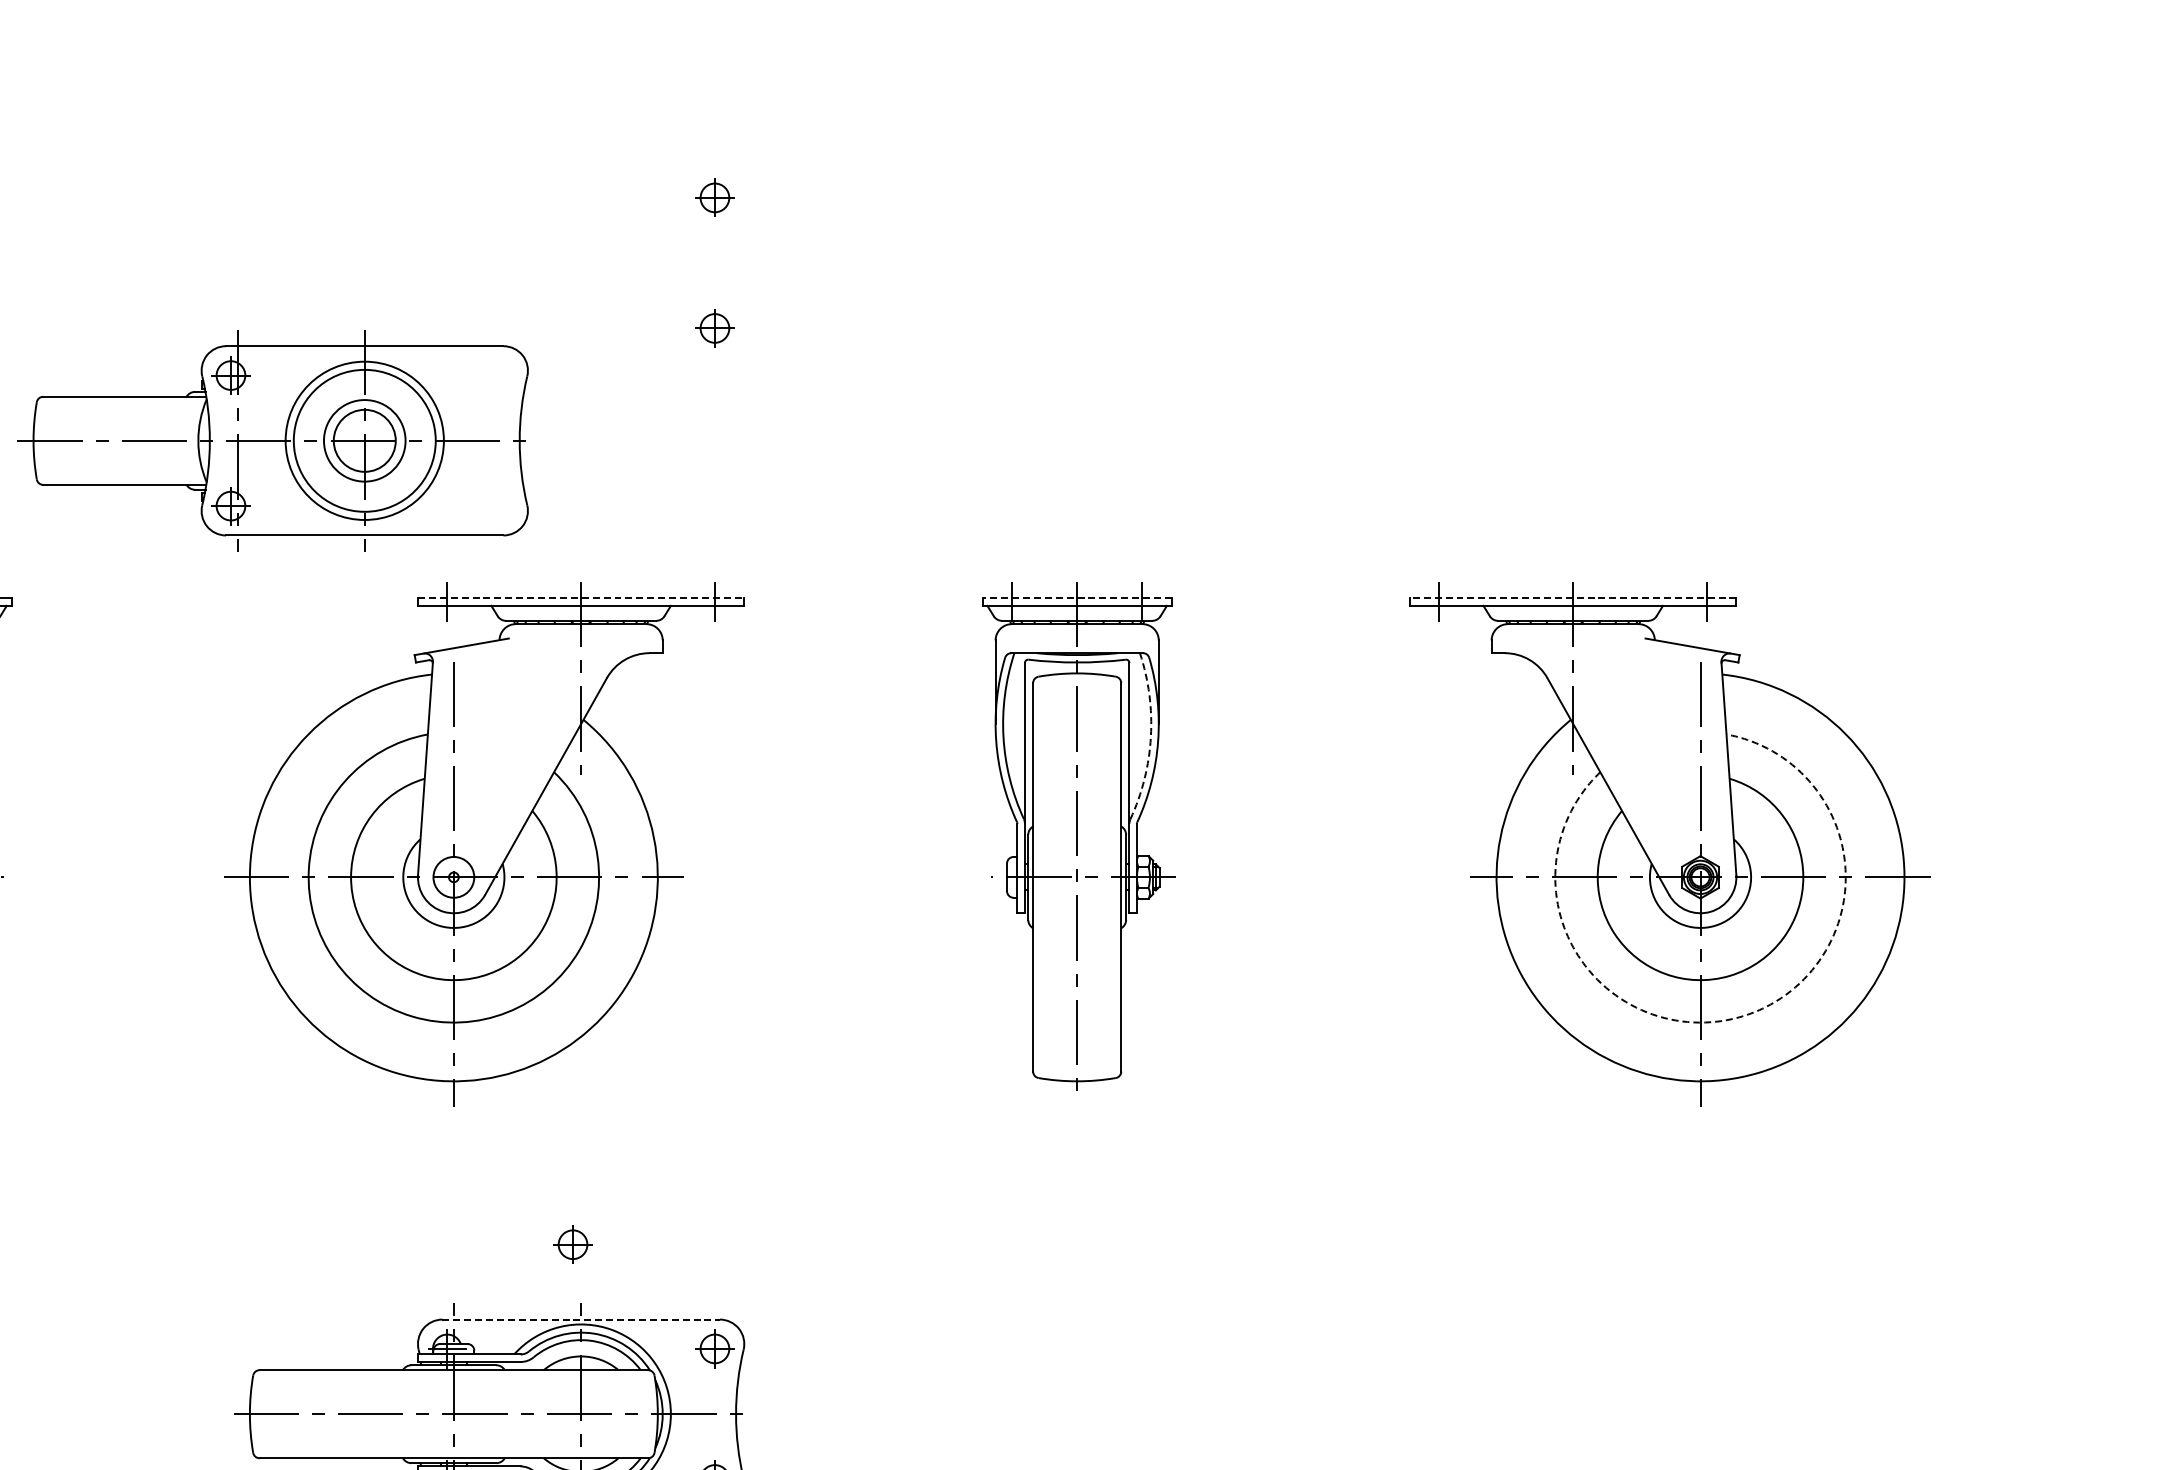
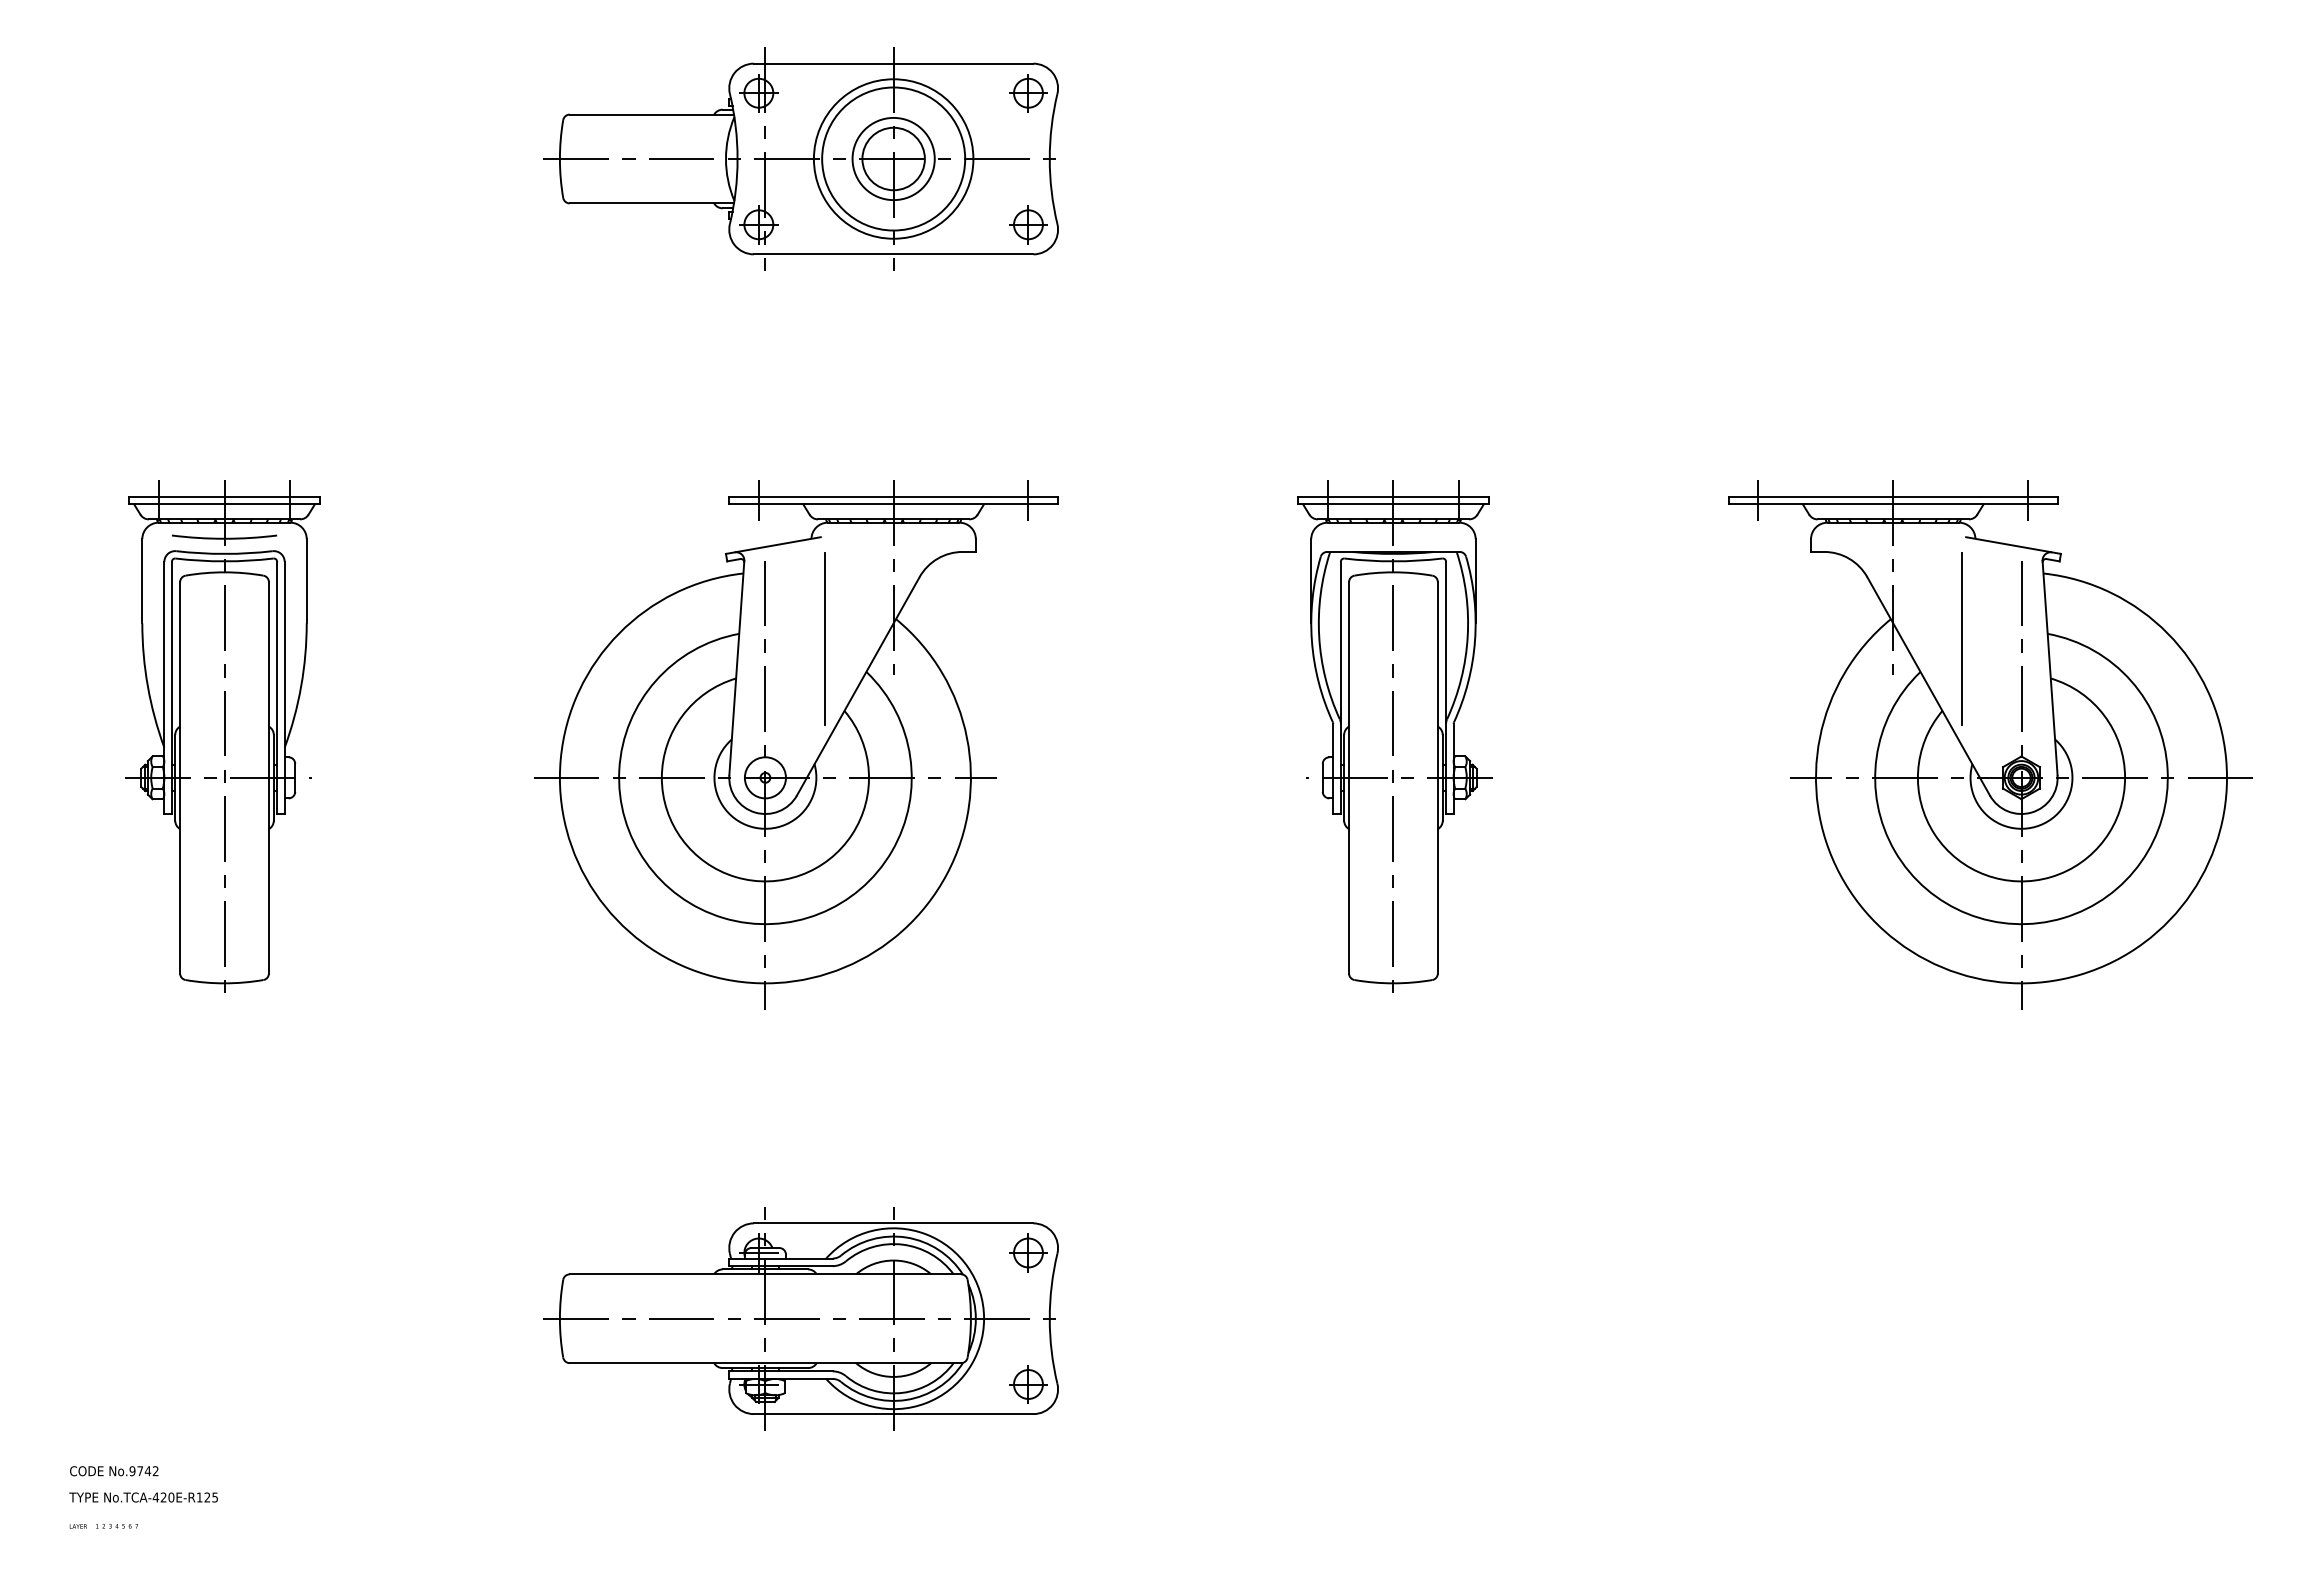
part: (272, 440) -> (800, 158), moved
line: (581, 598) -> (894, 496), dashed -> solid
line: (1076, 598) -> (1392, 496), dashed -> solid
line: (1572, 598) -> (1892, 496), dashed -> solid
arc: (1150, 737) -> (1467, 636), dashed -> solid
line: (512, 739) -> (824, 638), added
line: (1641, 739) -> (1962, 638), added
arc: (1742, 1016) -> (2063, 918), dashed -> solid
part: (573, 1244) -> (885, 1147), removed
line: (580, 1319) -> (893, 1223), dashed -> solid

